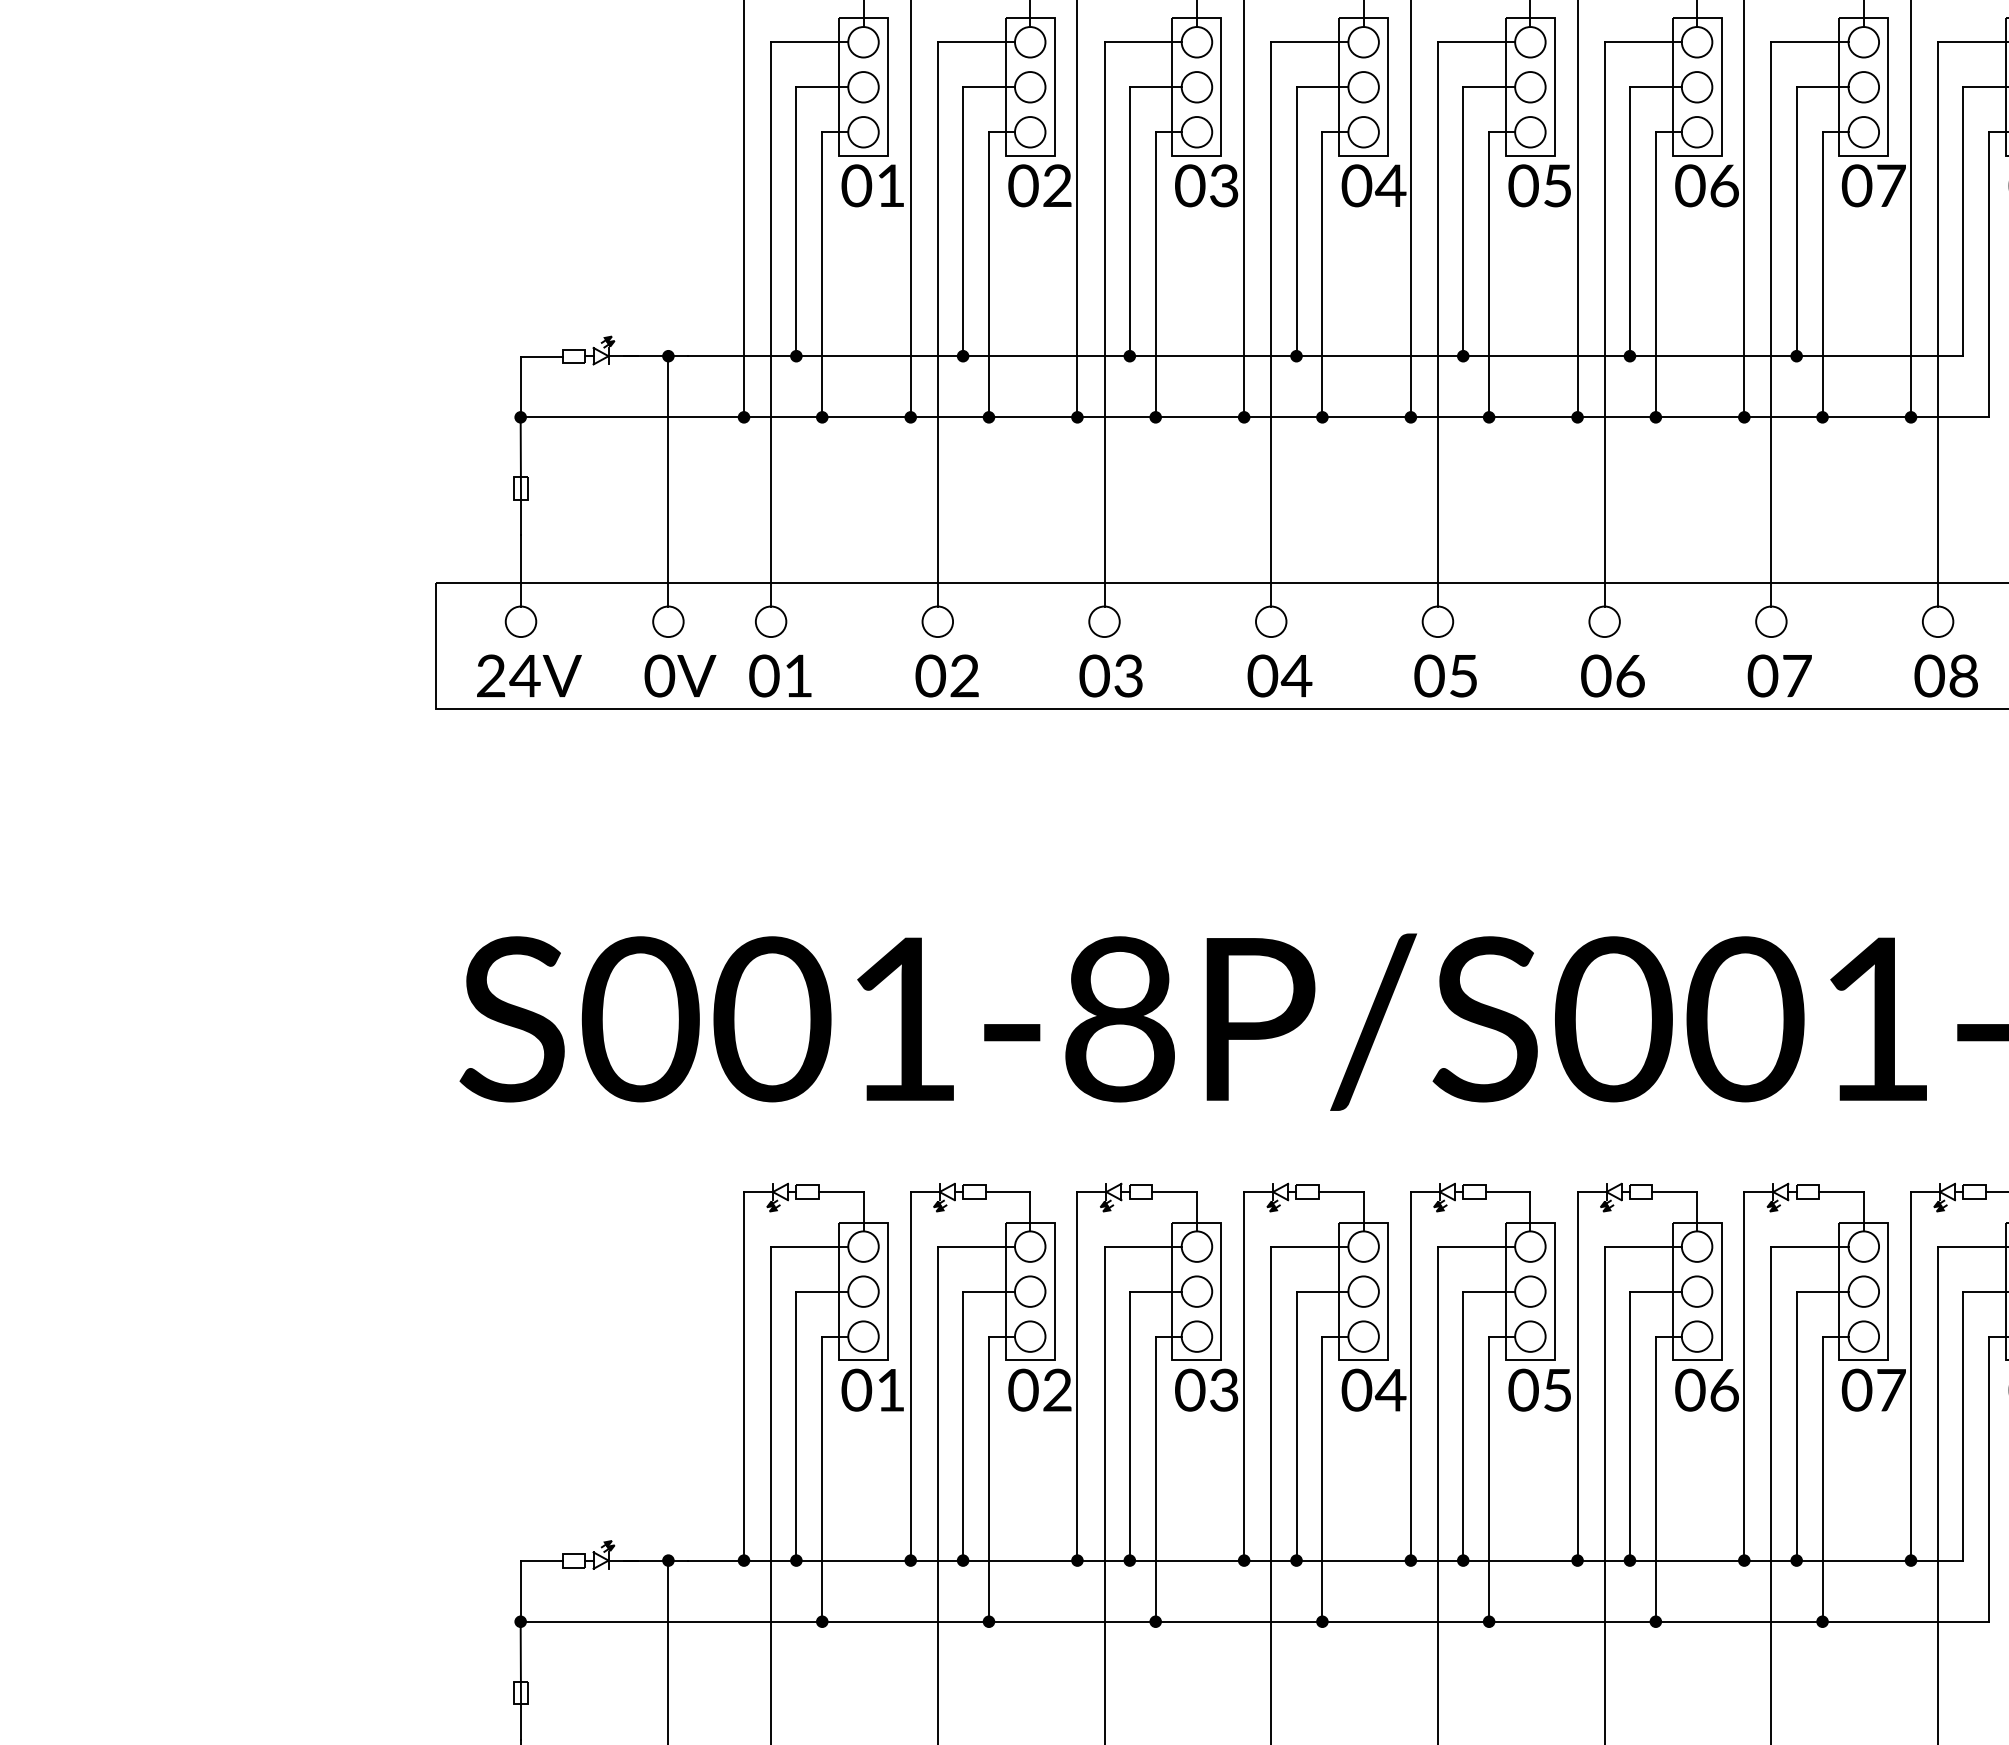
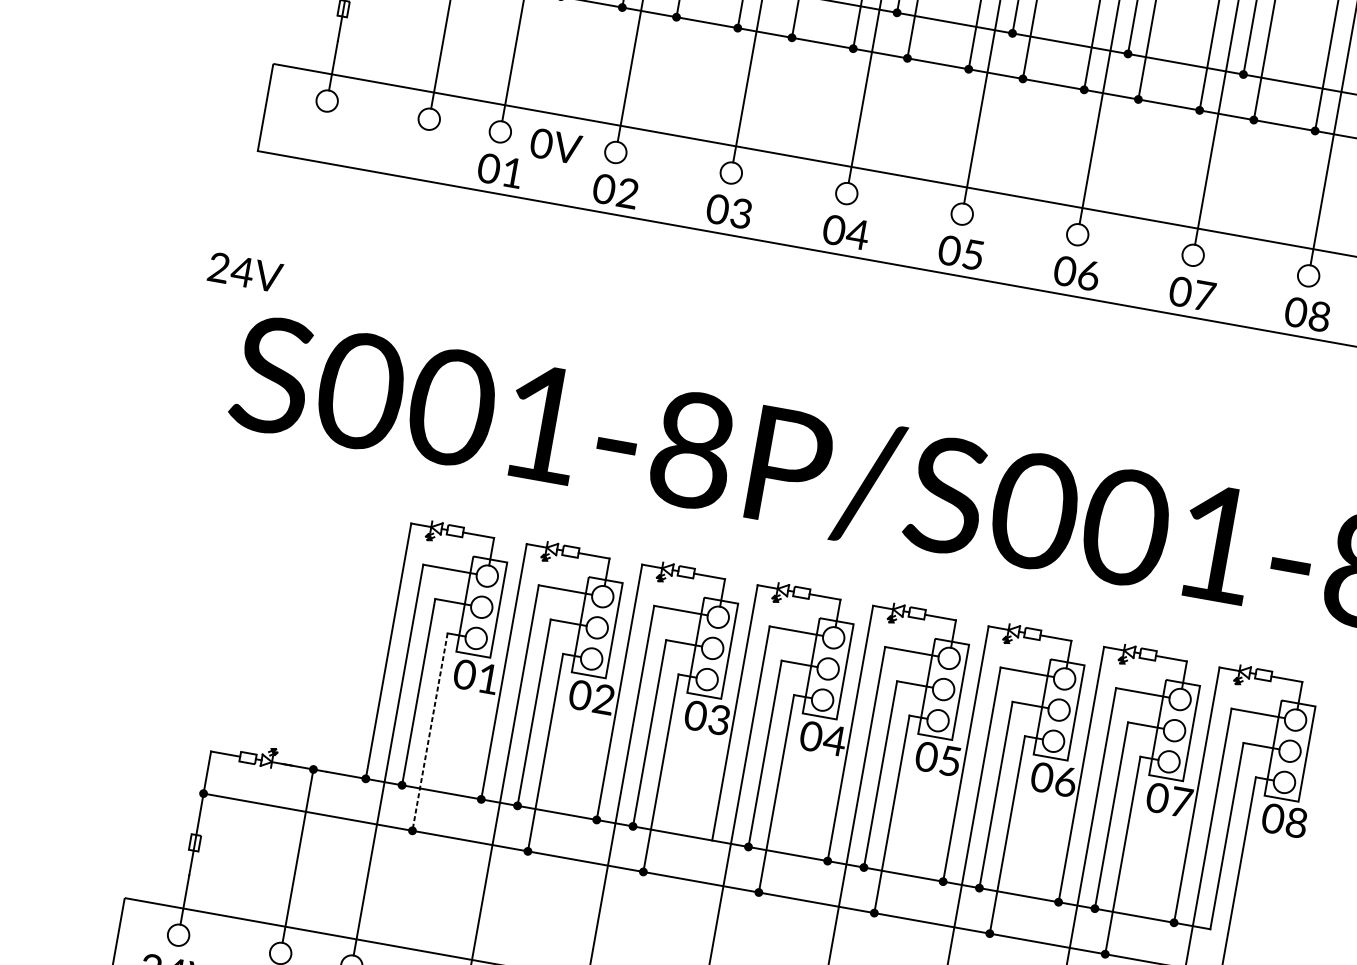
text: (529, 675) -> (245, 272), moved
text: (680, 675) -> (556, 145), moved
line: (822, 1479) -> (430, 732), solid -> dashed
fill: (1243, 1560) -> (711, 840), removed

